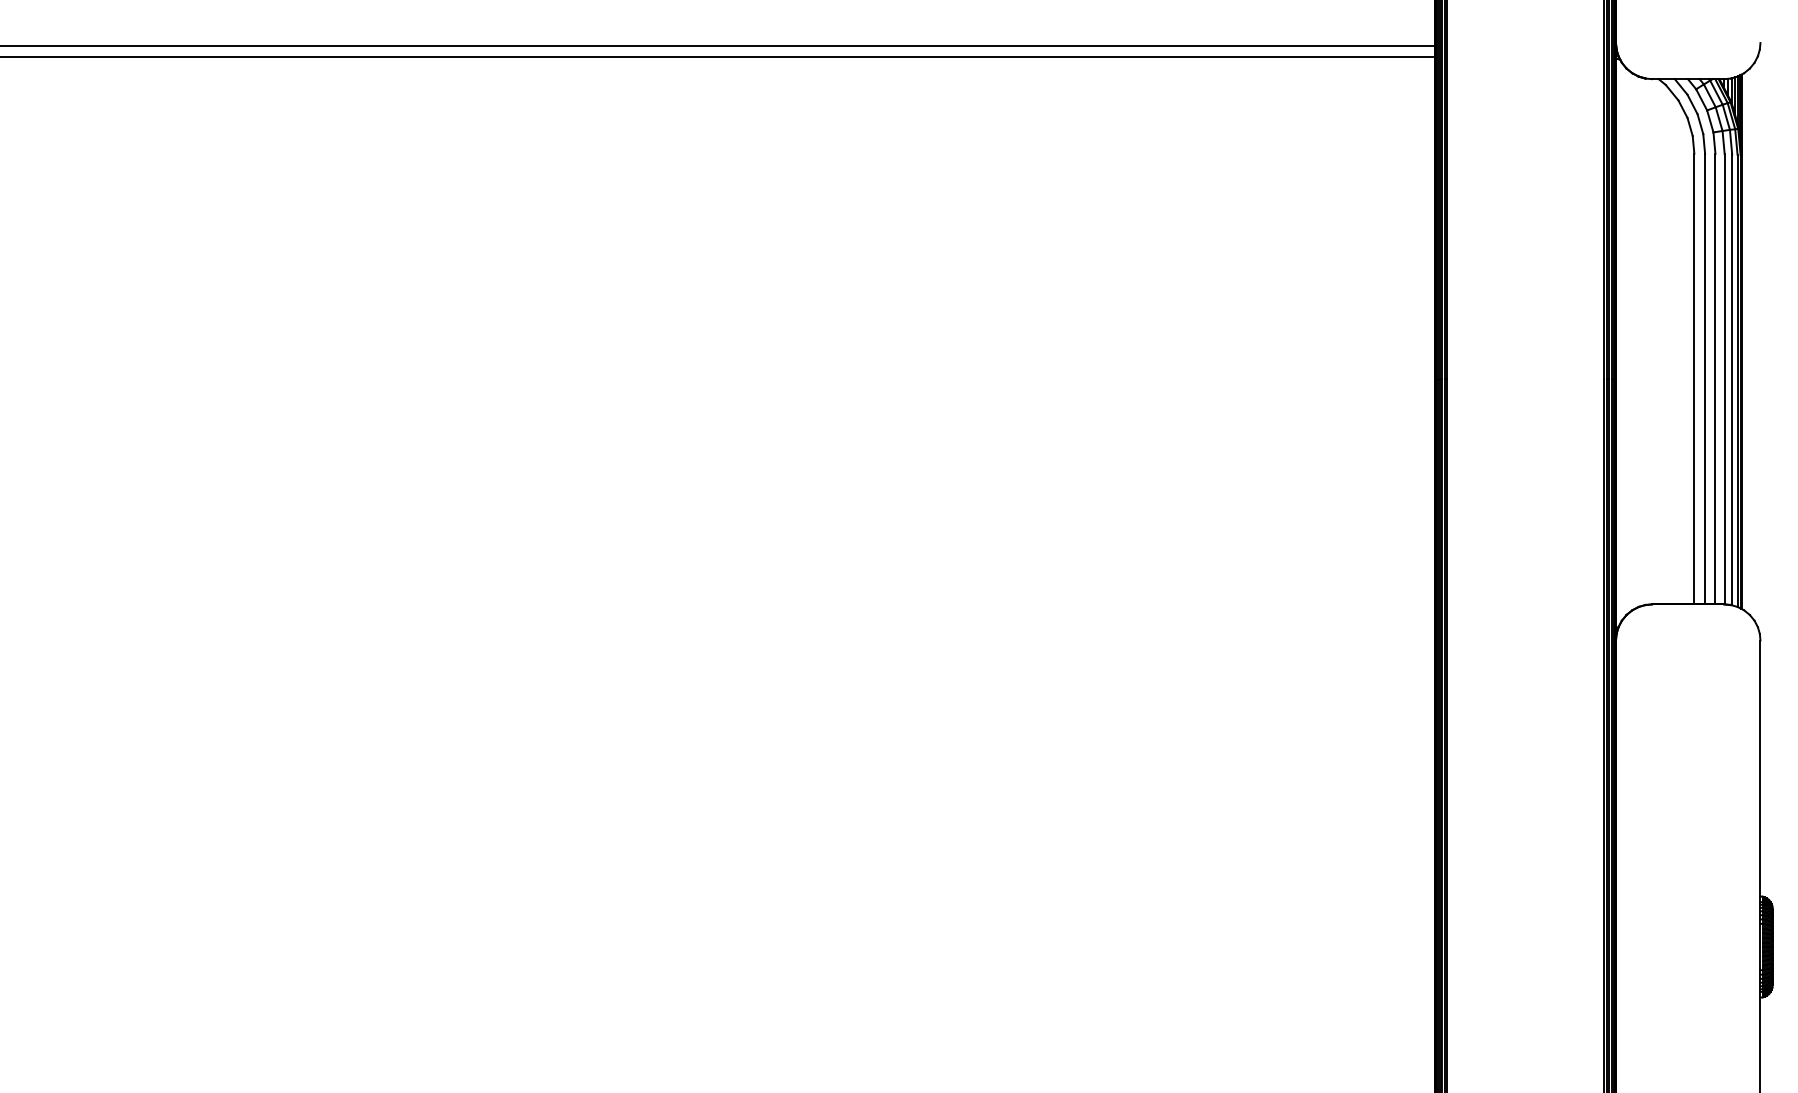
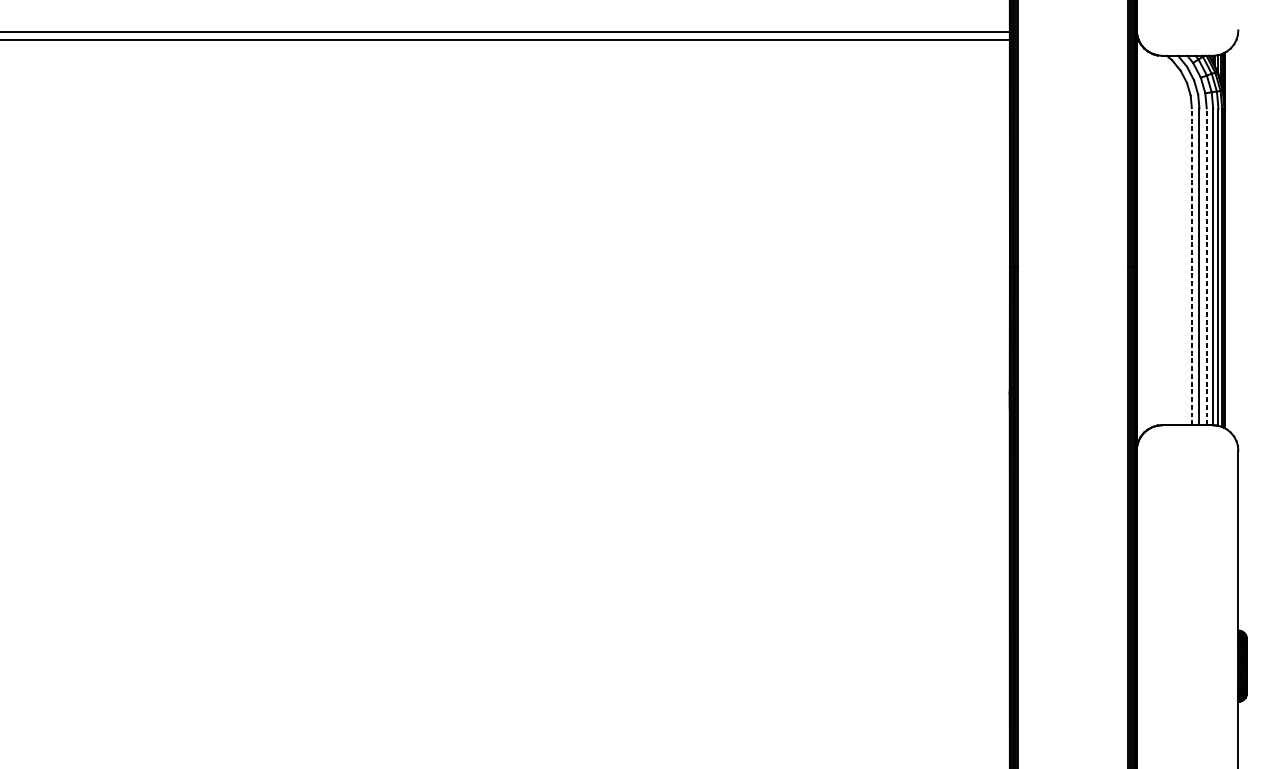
line: (1694, 378) -> (1191, 266), solid -> dashed
line: (1715, 378) -> (1206, 266), solid -> dashed

